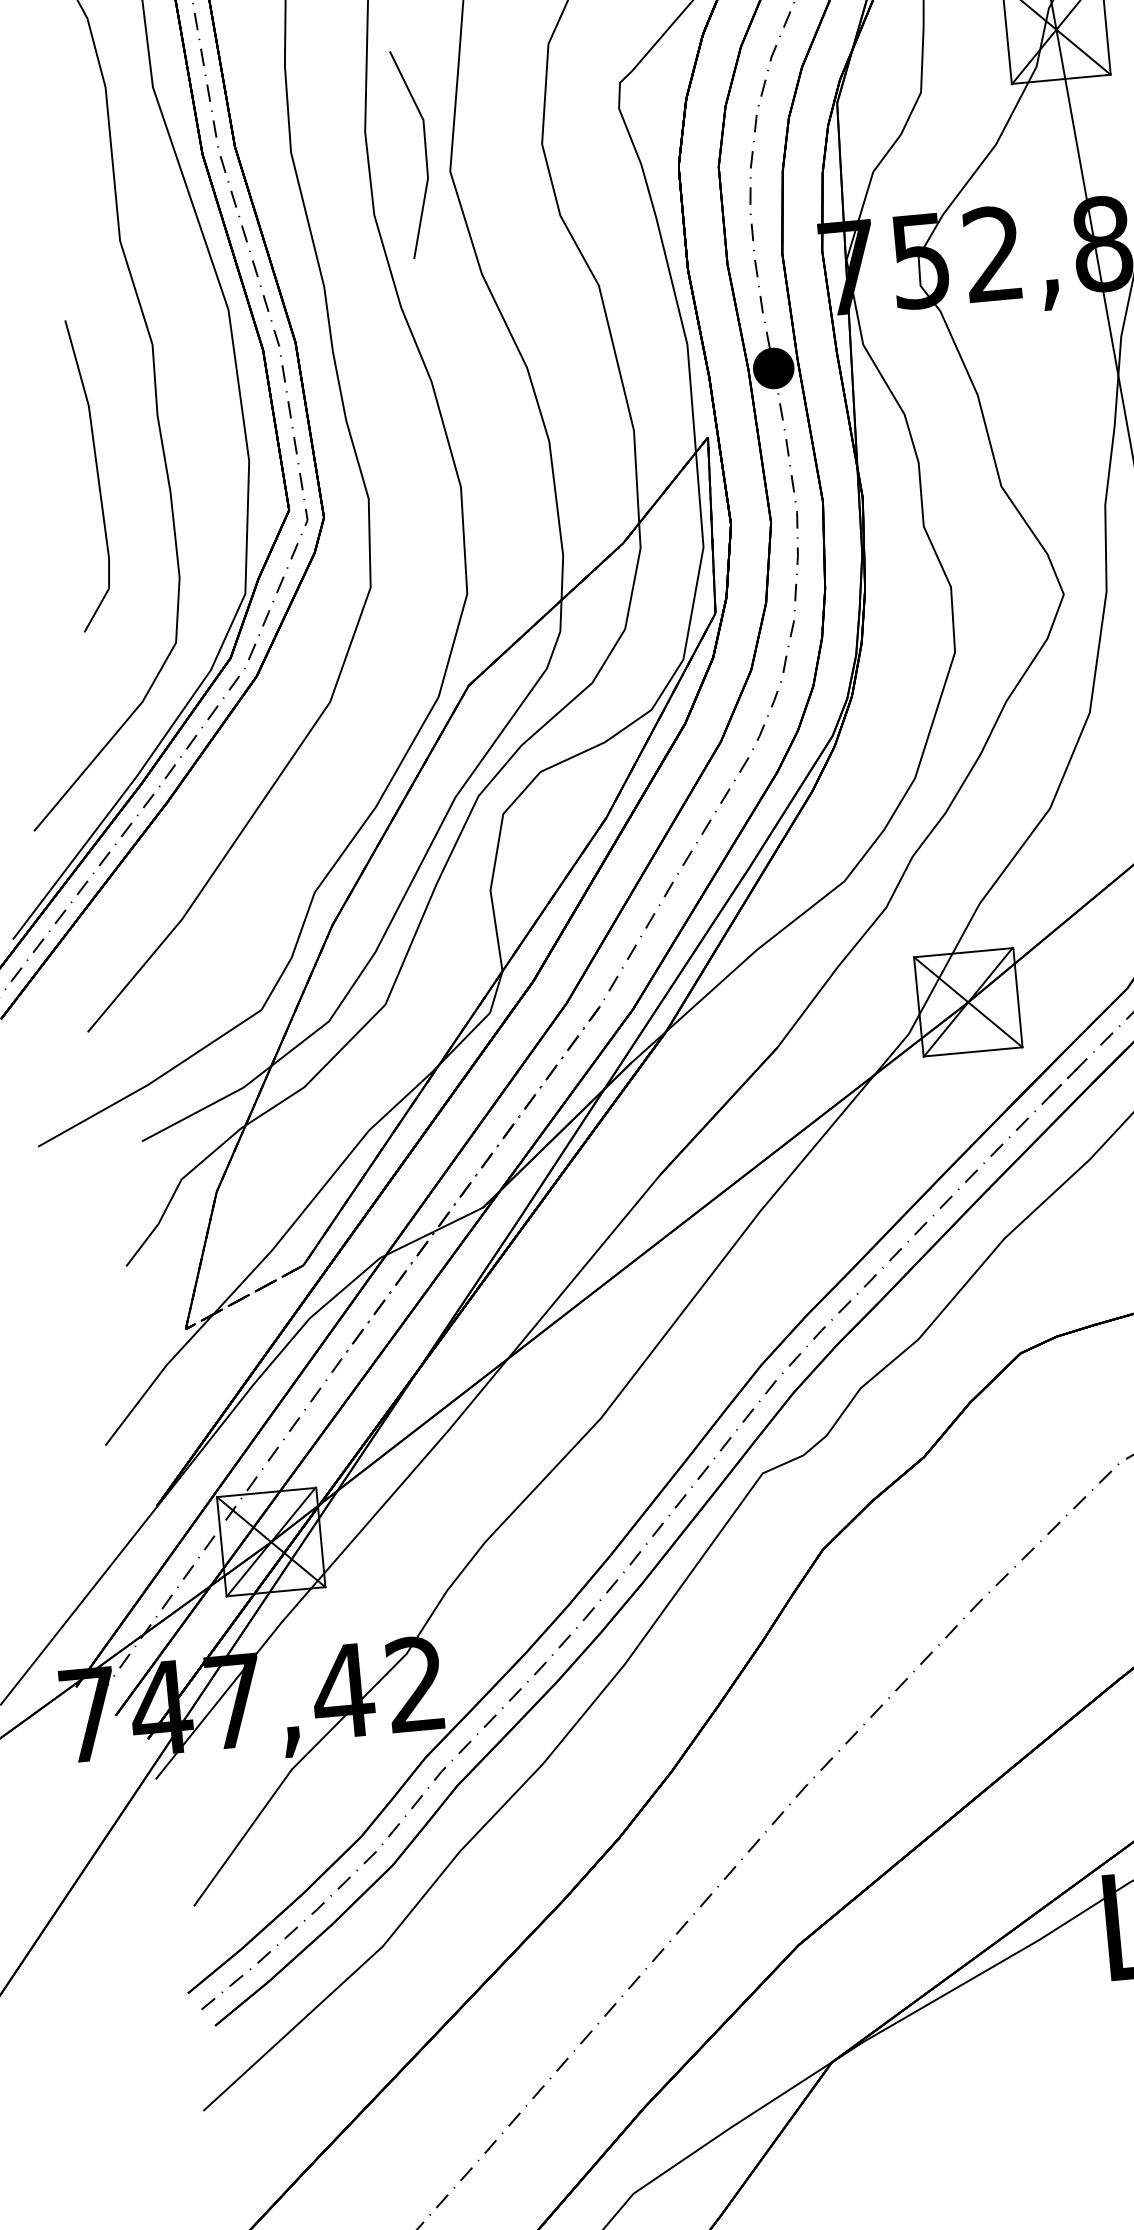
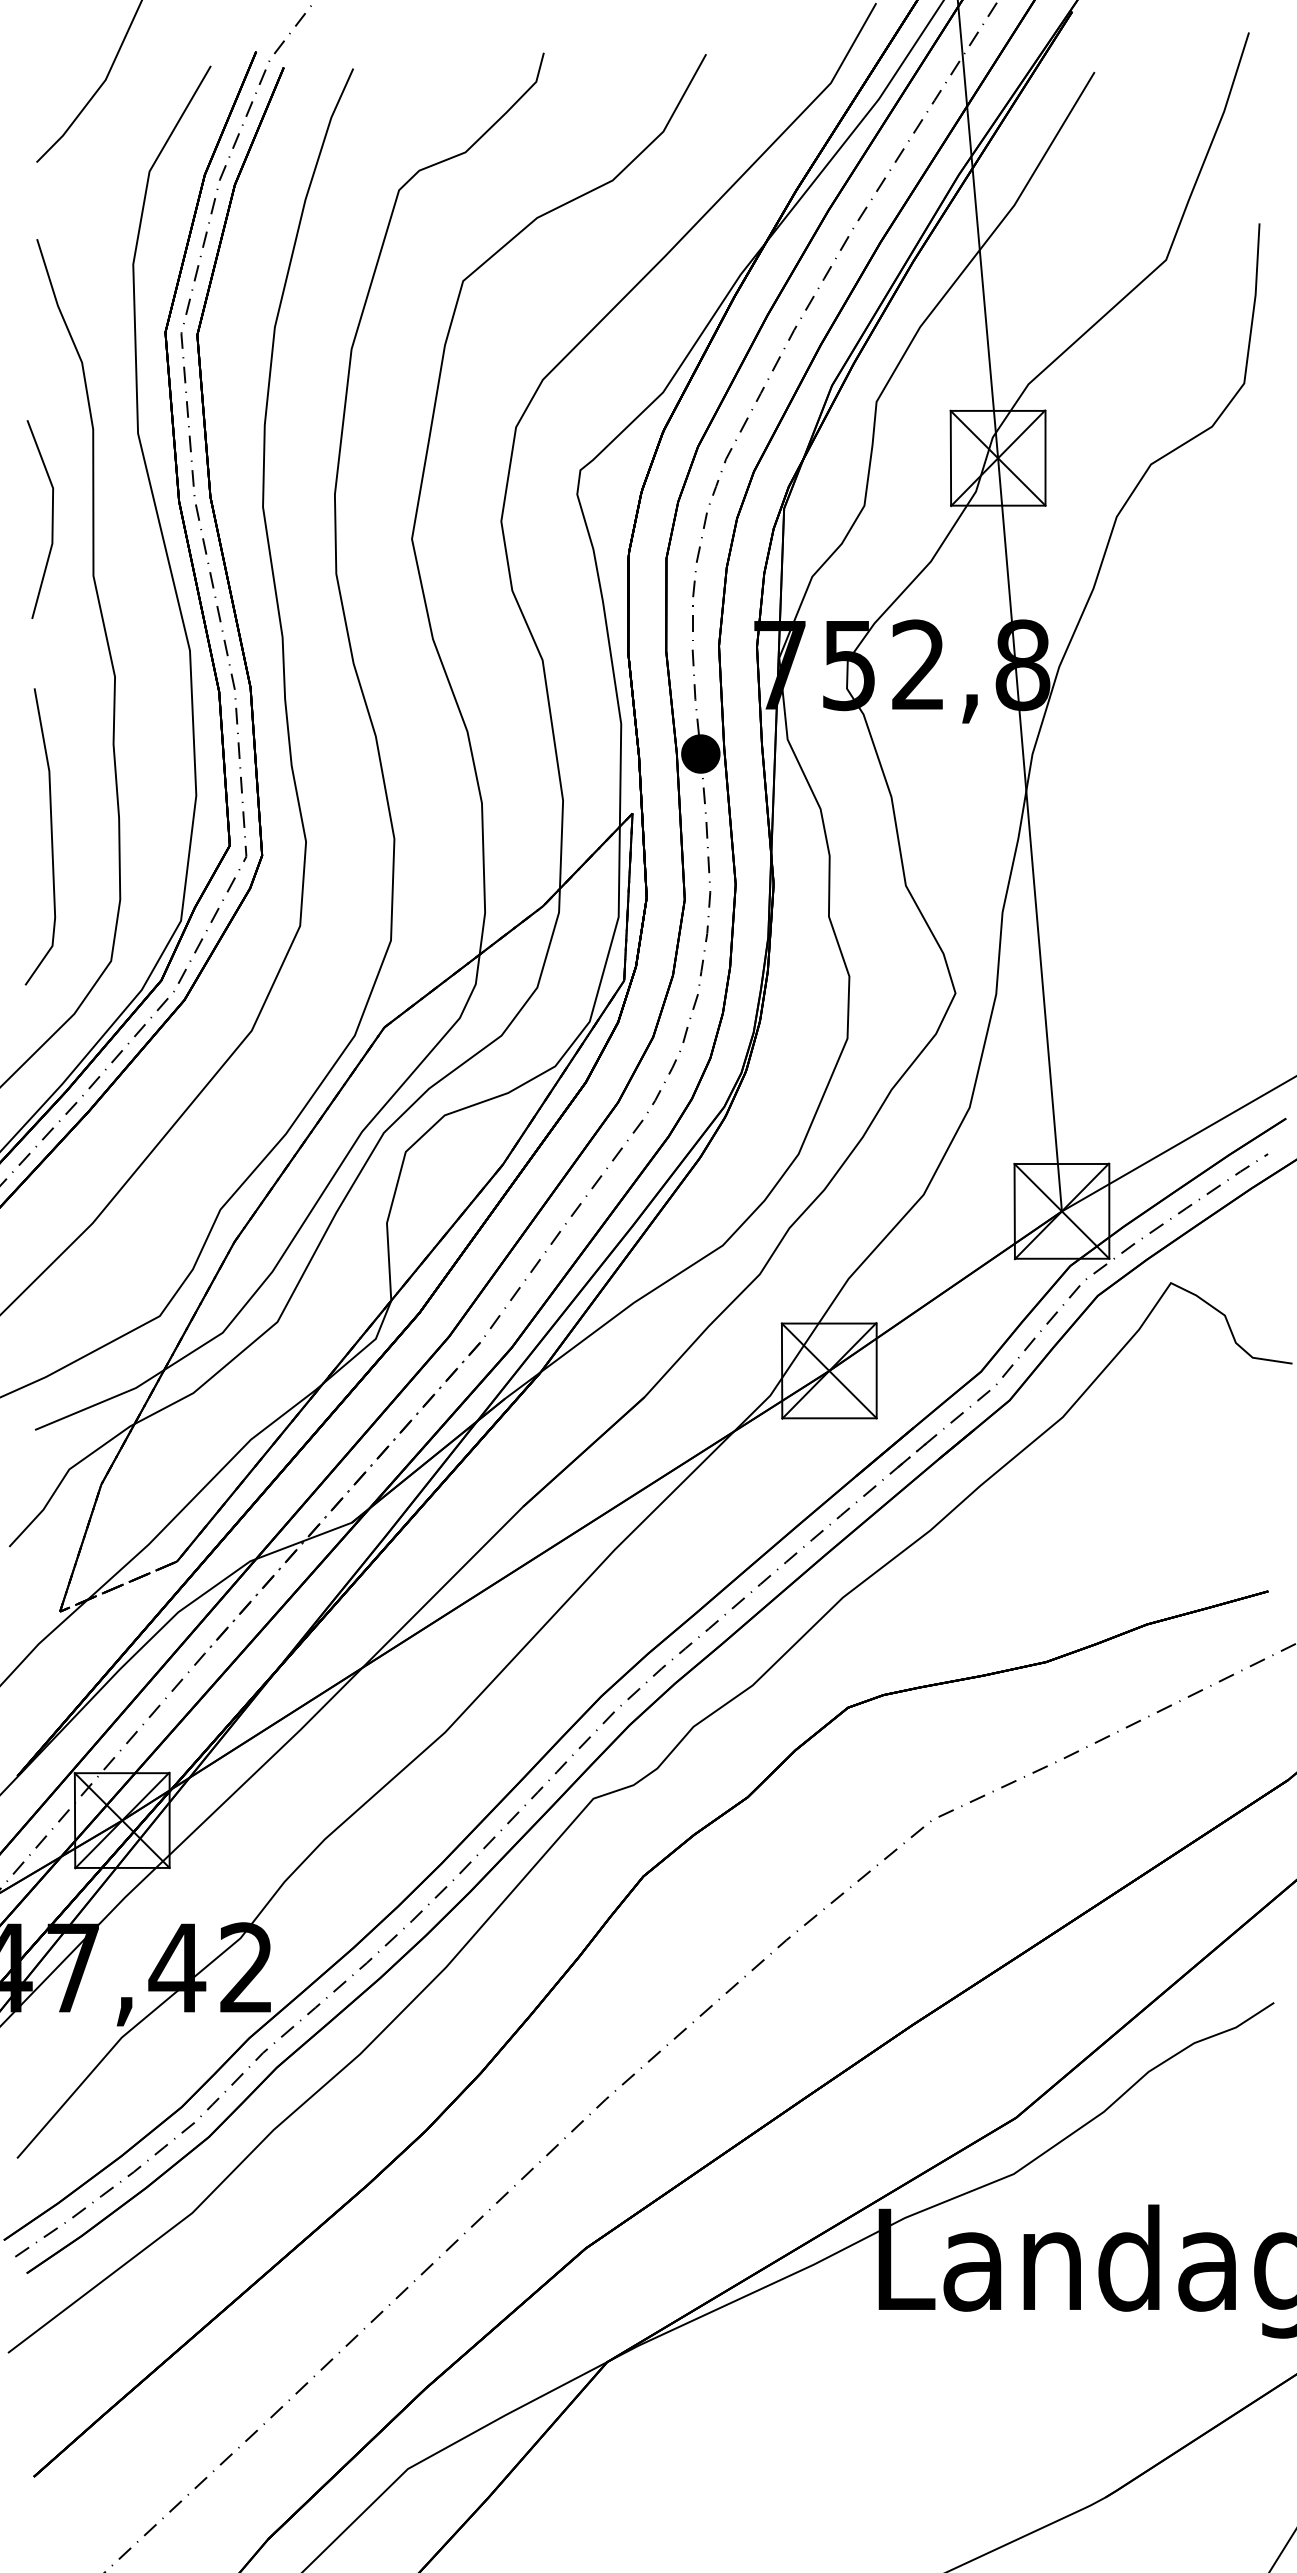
line: (424, 153) -> (51, 519), moved
line: (95, 469) -> (50, 832), moved

